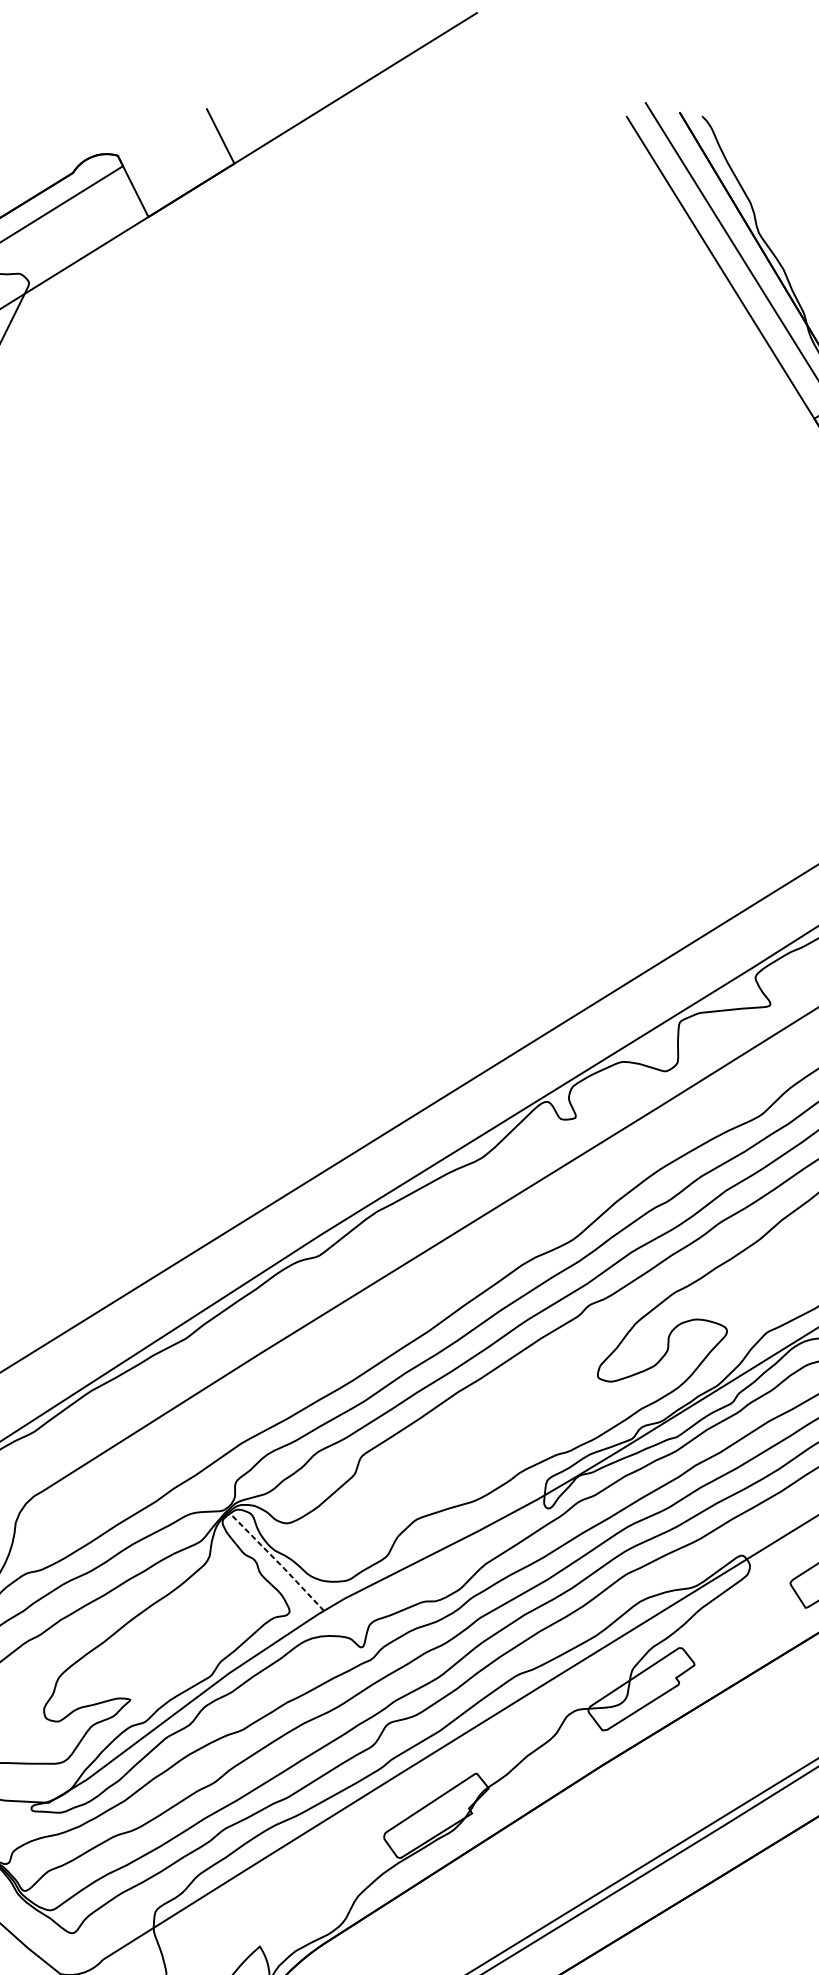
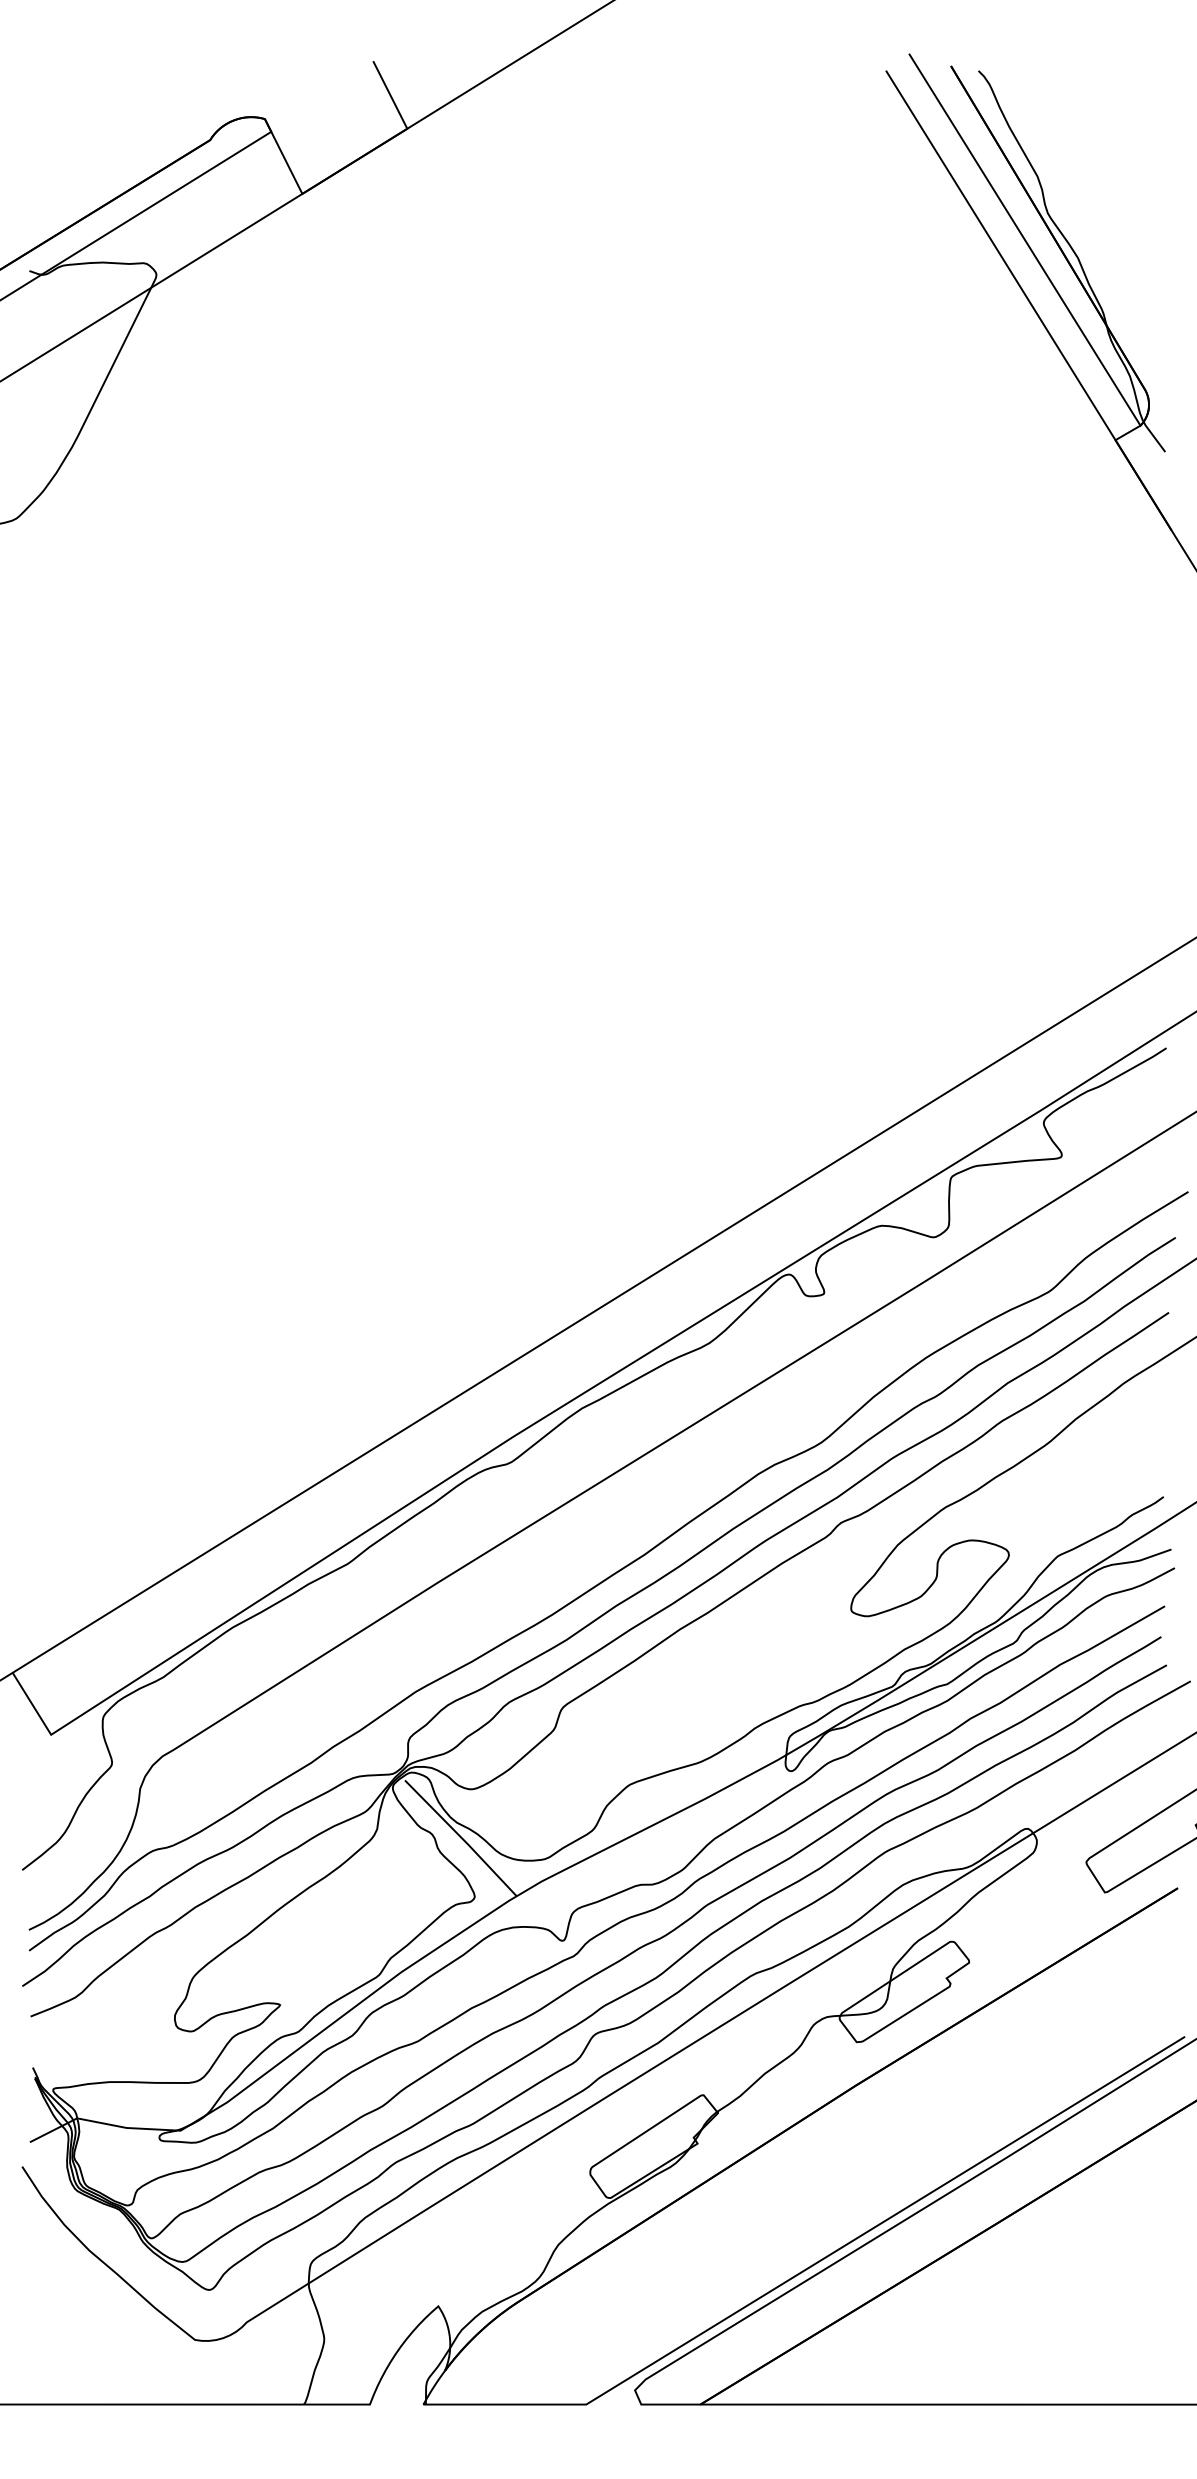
line: (278, 1563) -> (461, 1838), dashed -> solid

